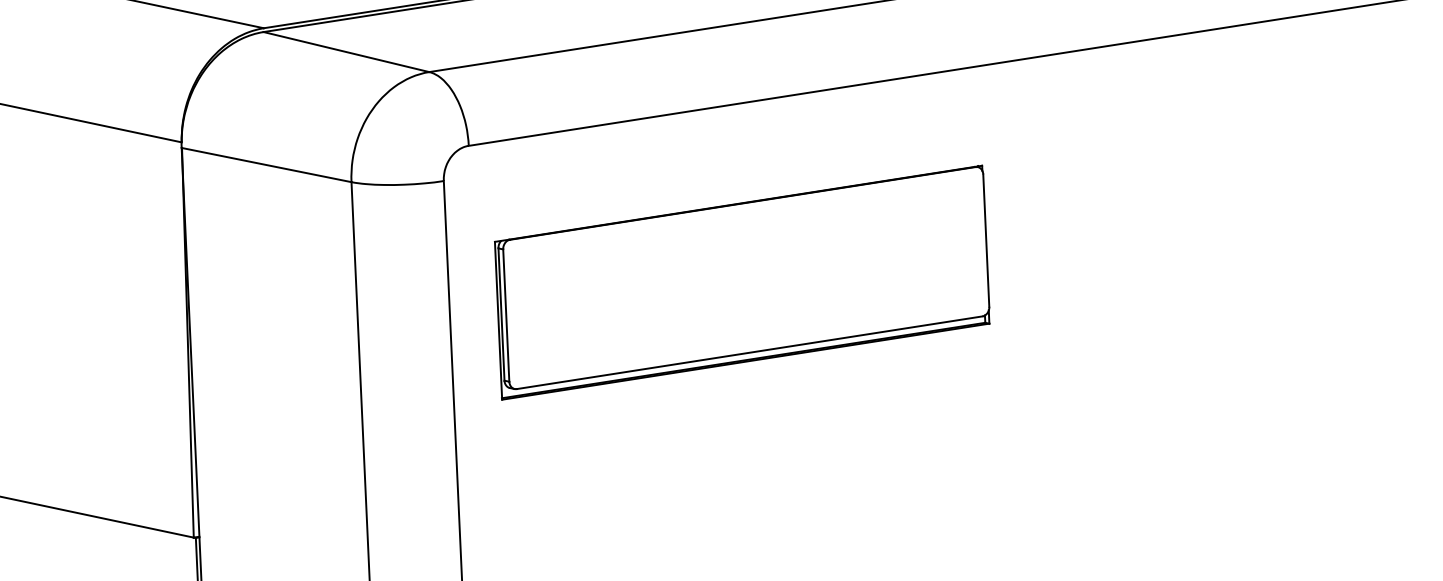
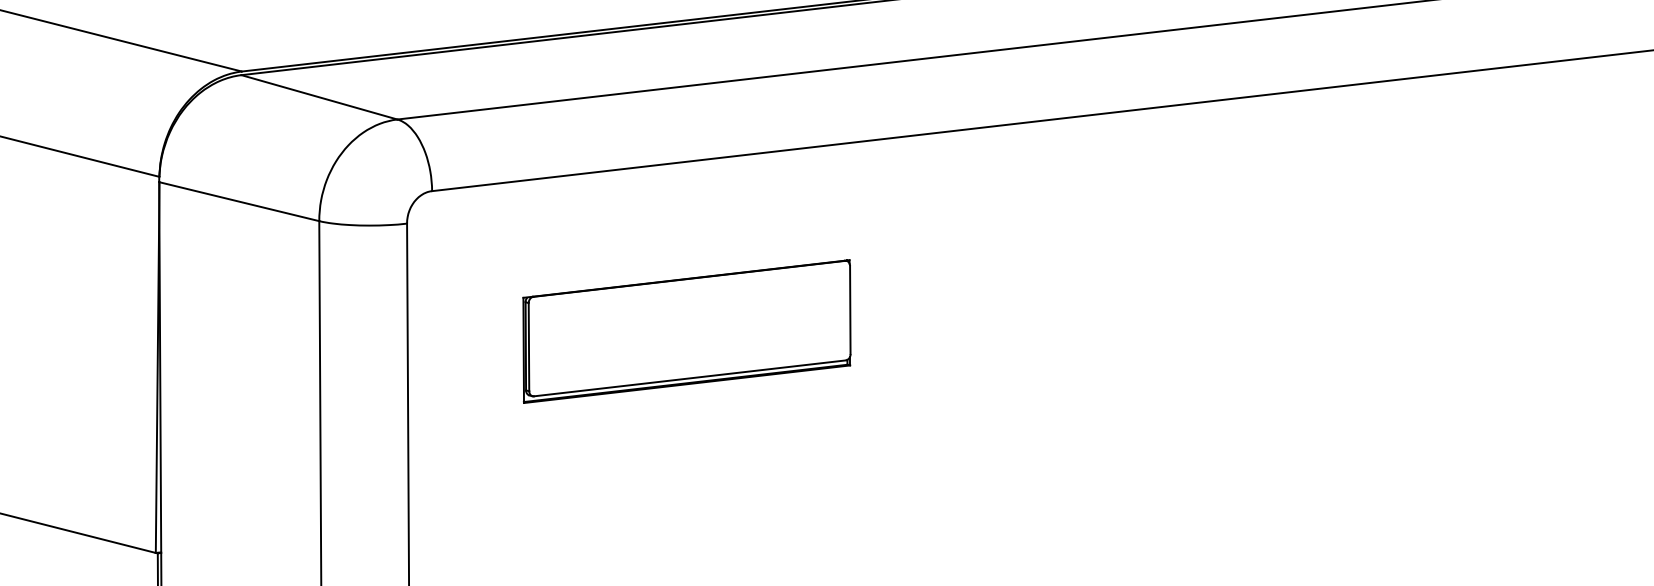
part: (741, 282) -> (686, 331), size x0.7

